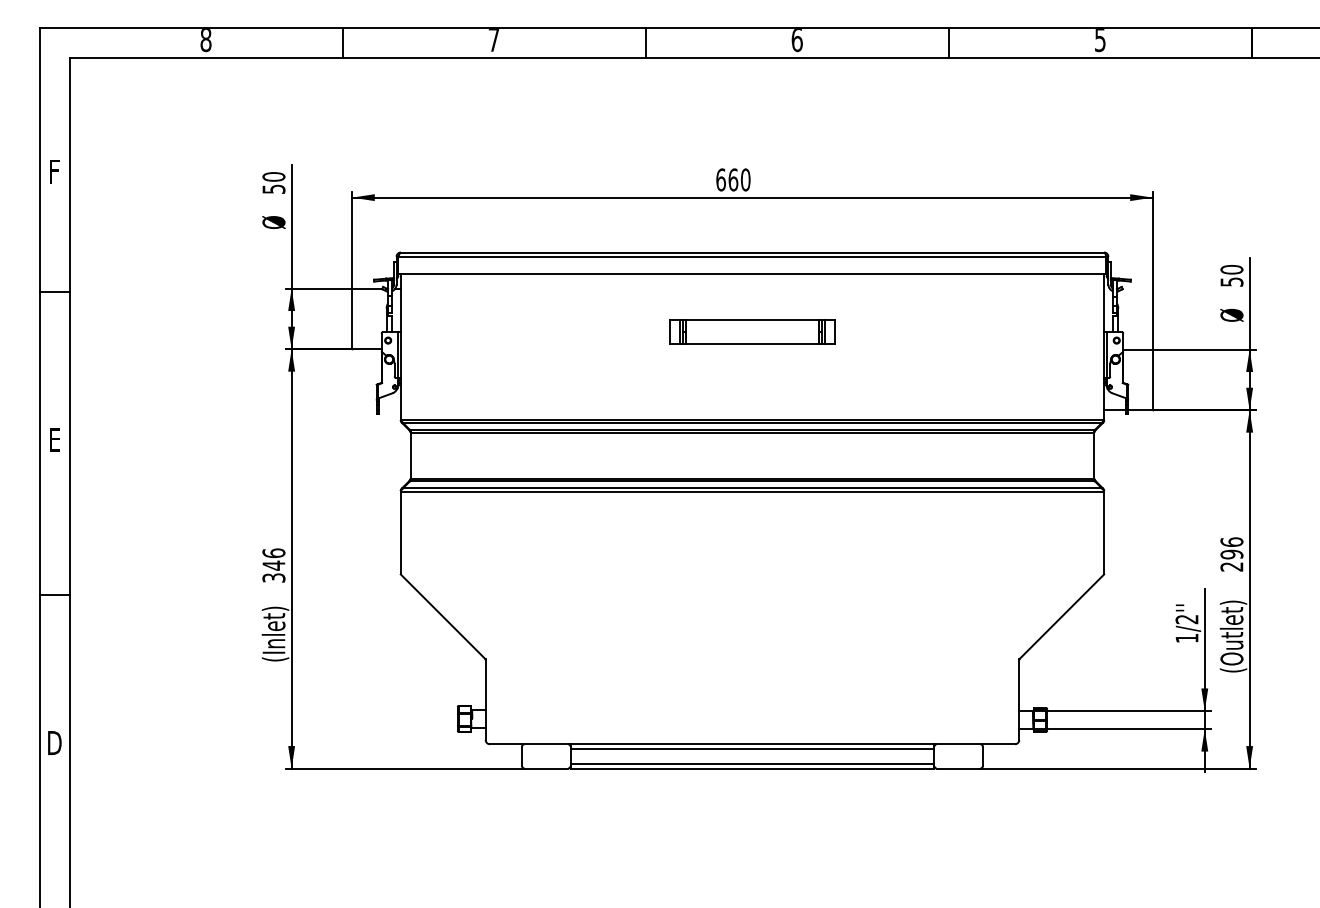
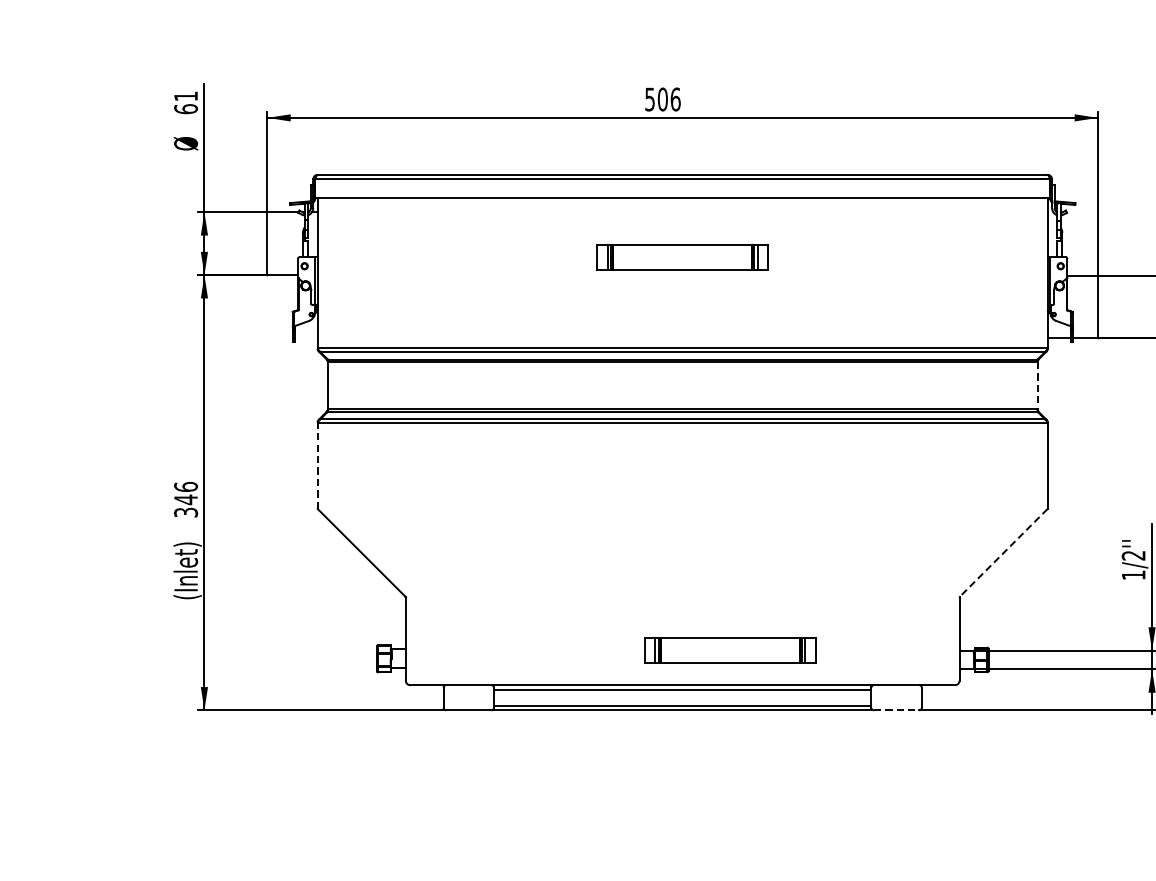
text: (733, 179) -> (662, 99), 660 -> 506
text: (273, 182) -> (185, 102), 50 -> 61
line: (1094, 455) -> (1037, 385), solid -> dashed
line: (400, 532) -> (317, 465), solid -> dashed
line: (1061, 617) -> (1003, 553), solid -> dashed
part: (798, 710) -> (730, 650), added
line: (958, 768) -> (896, 710), solid -> dashed

